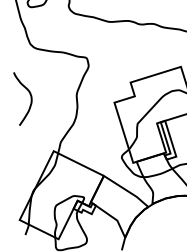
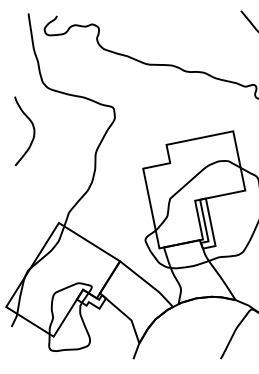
curve: (29, 94) -> (32, 127), moved

